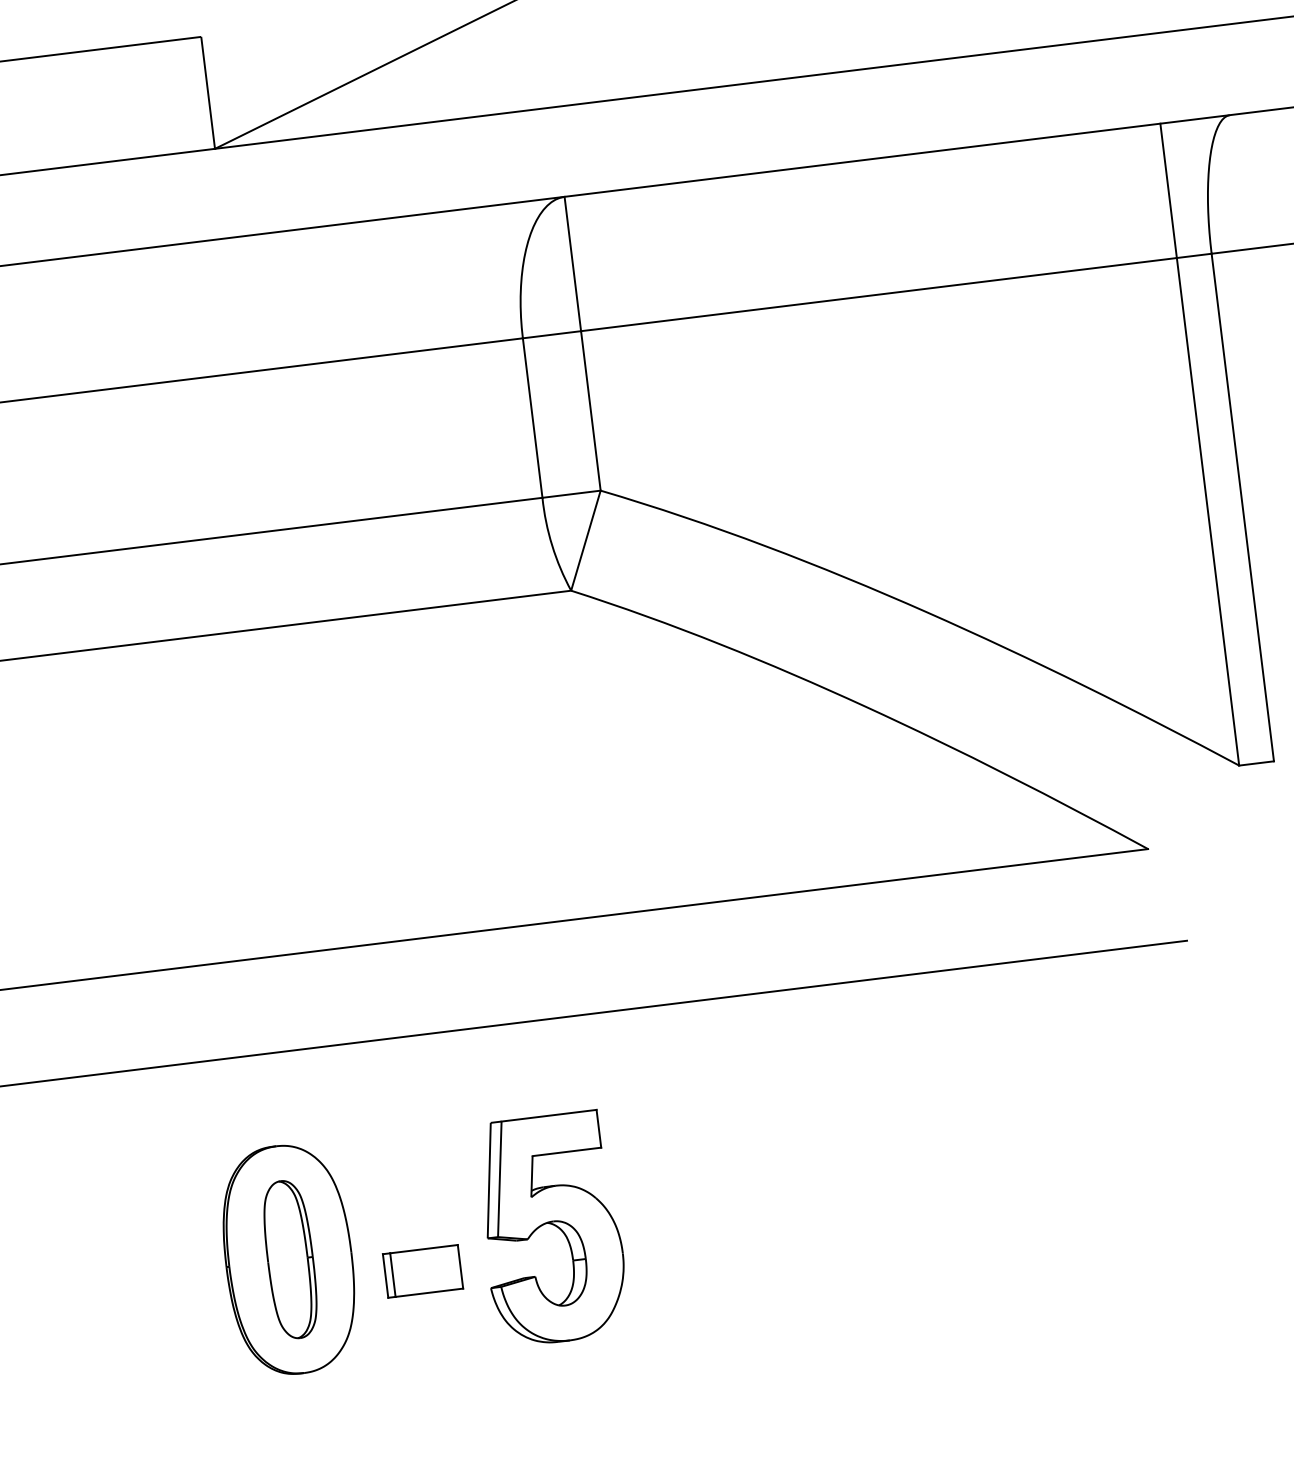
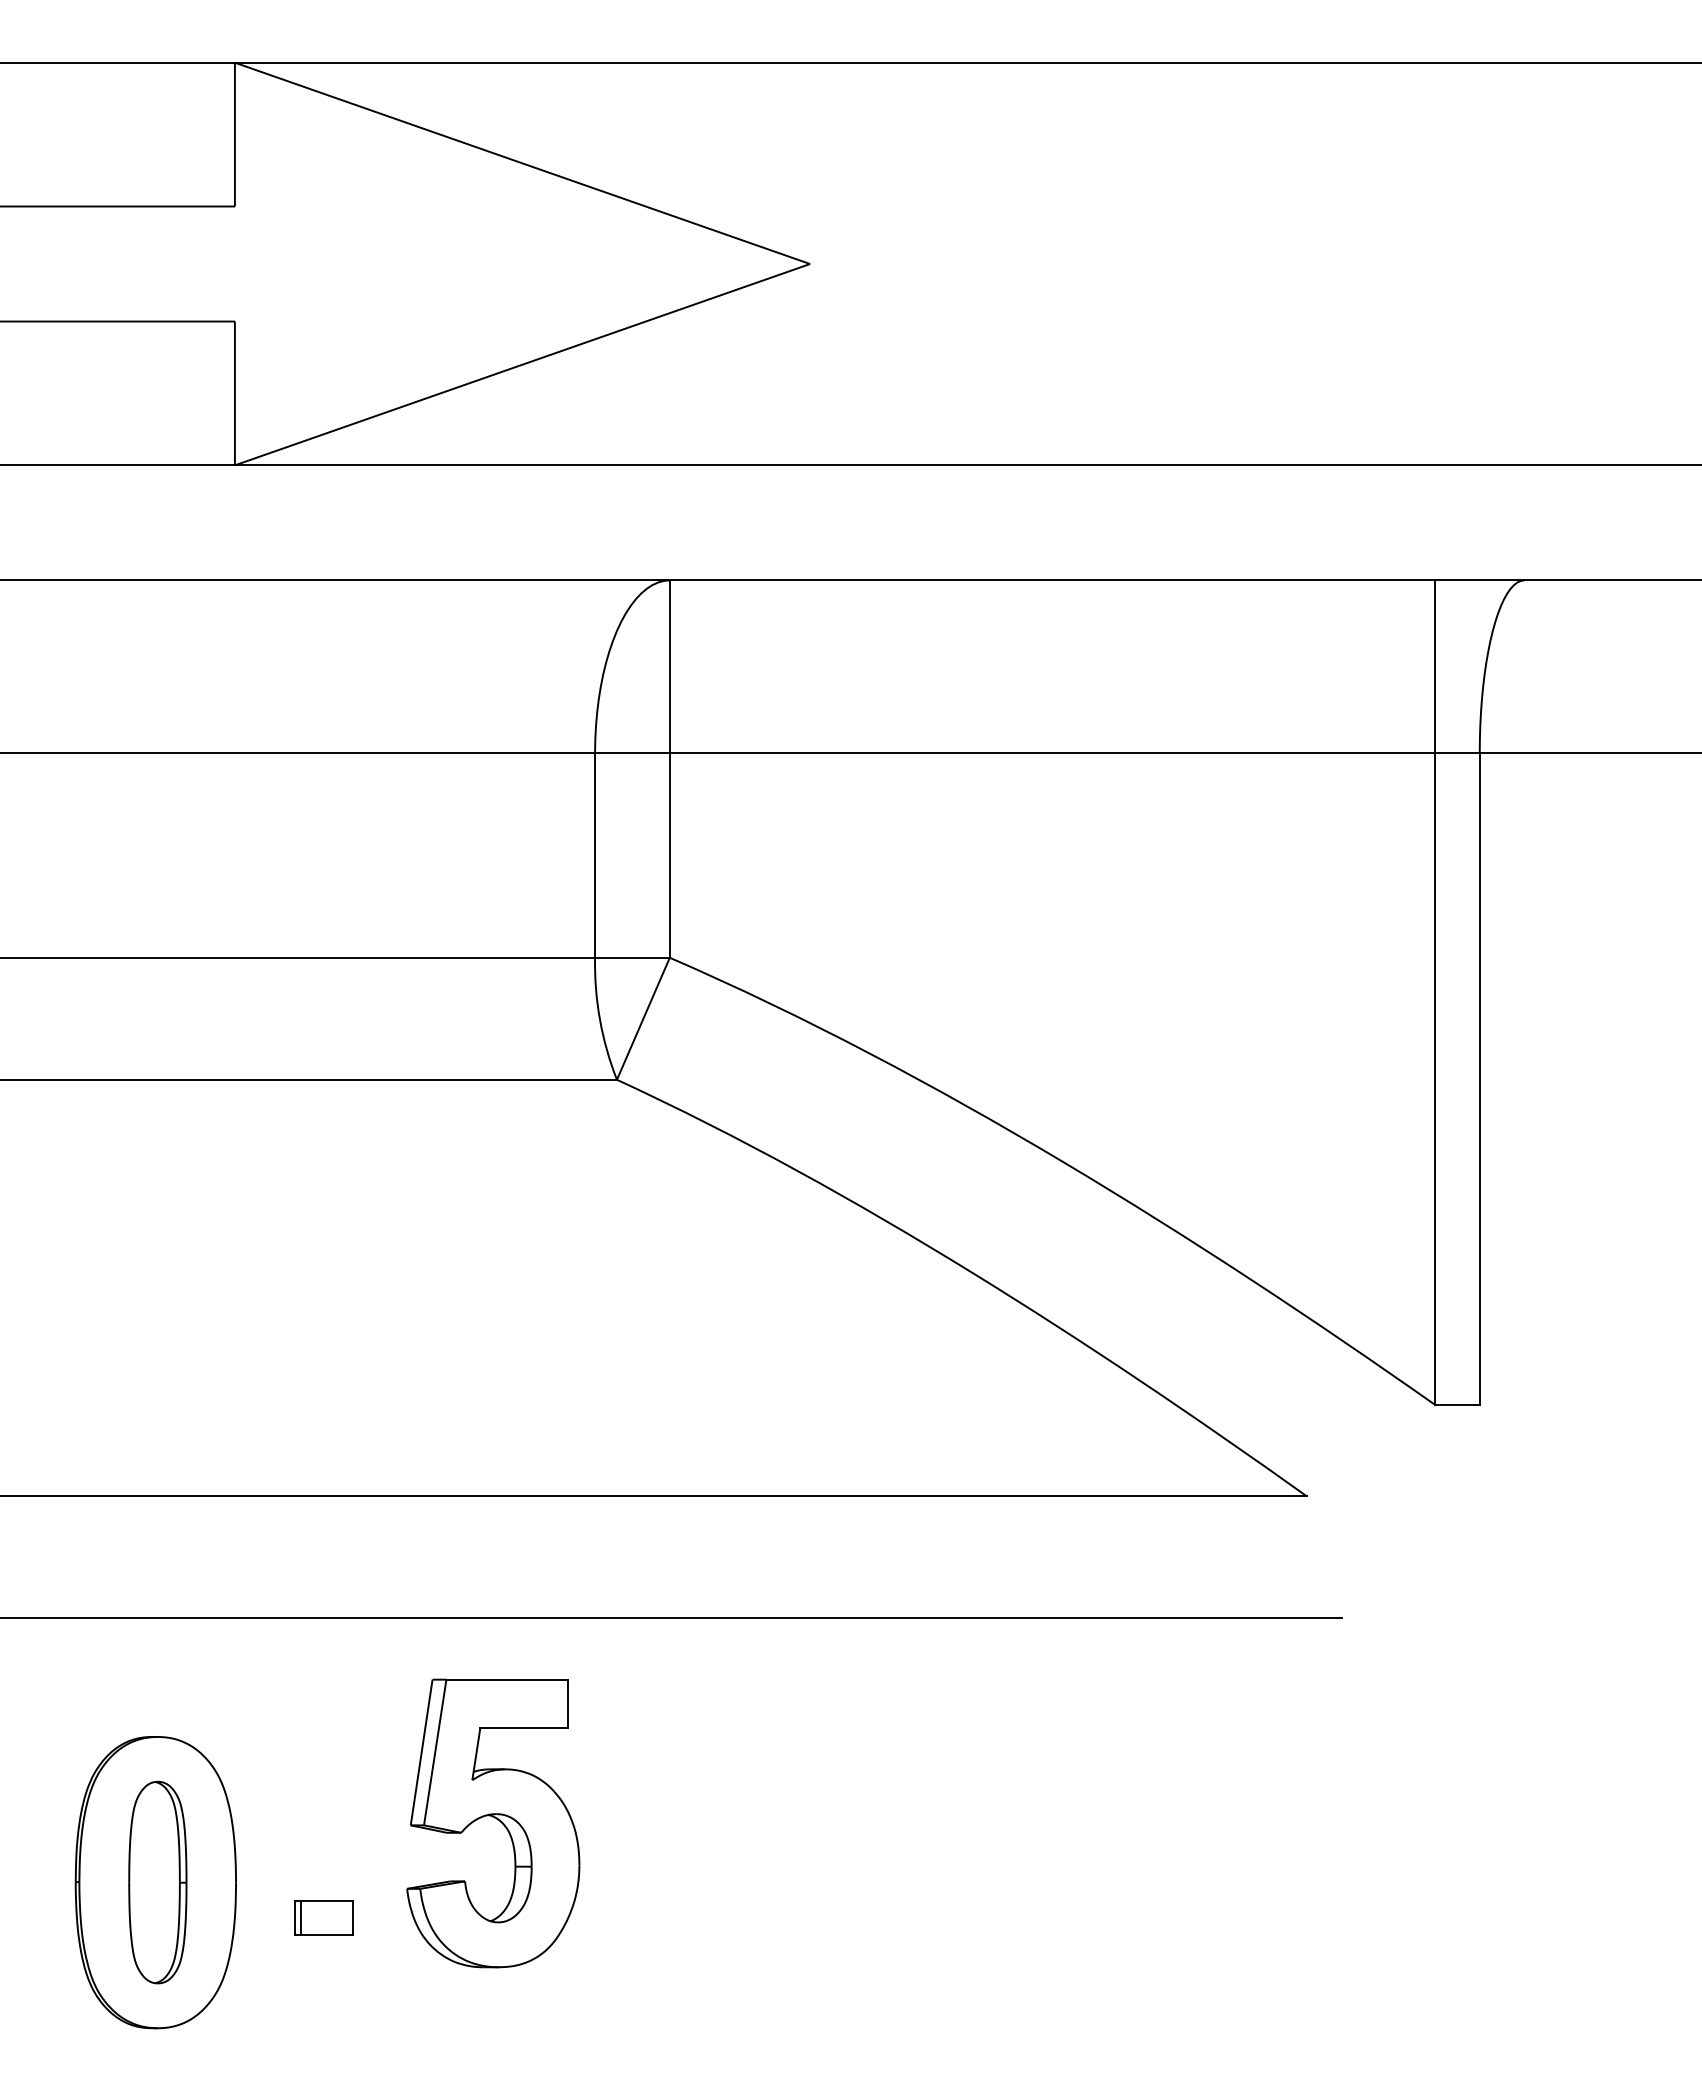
part: (551, 1229) -> (493, 1823), moved
part: (422, 1270) -> (323, 1917), size x0.6

